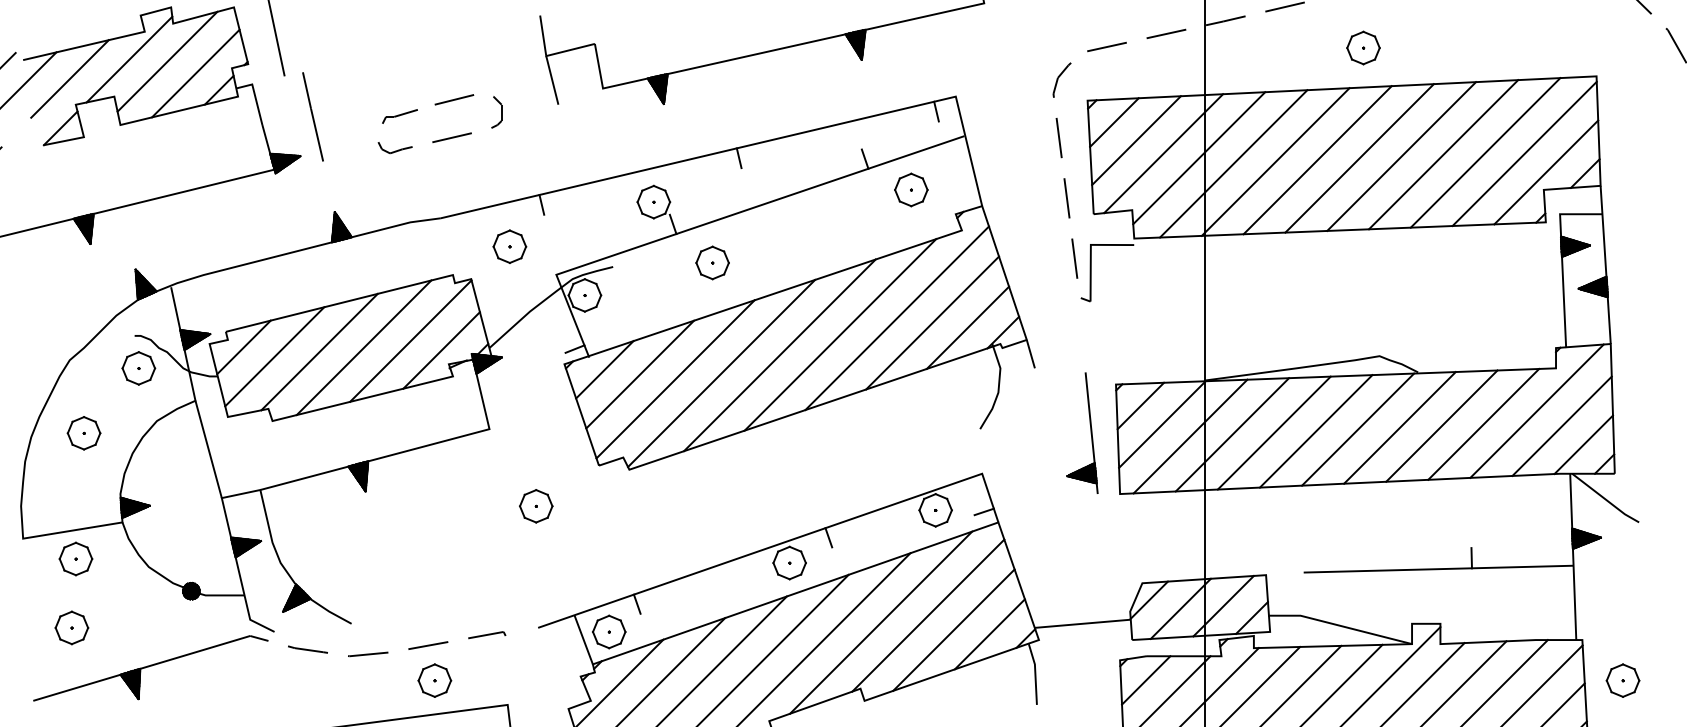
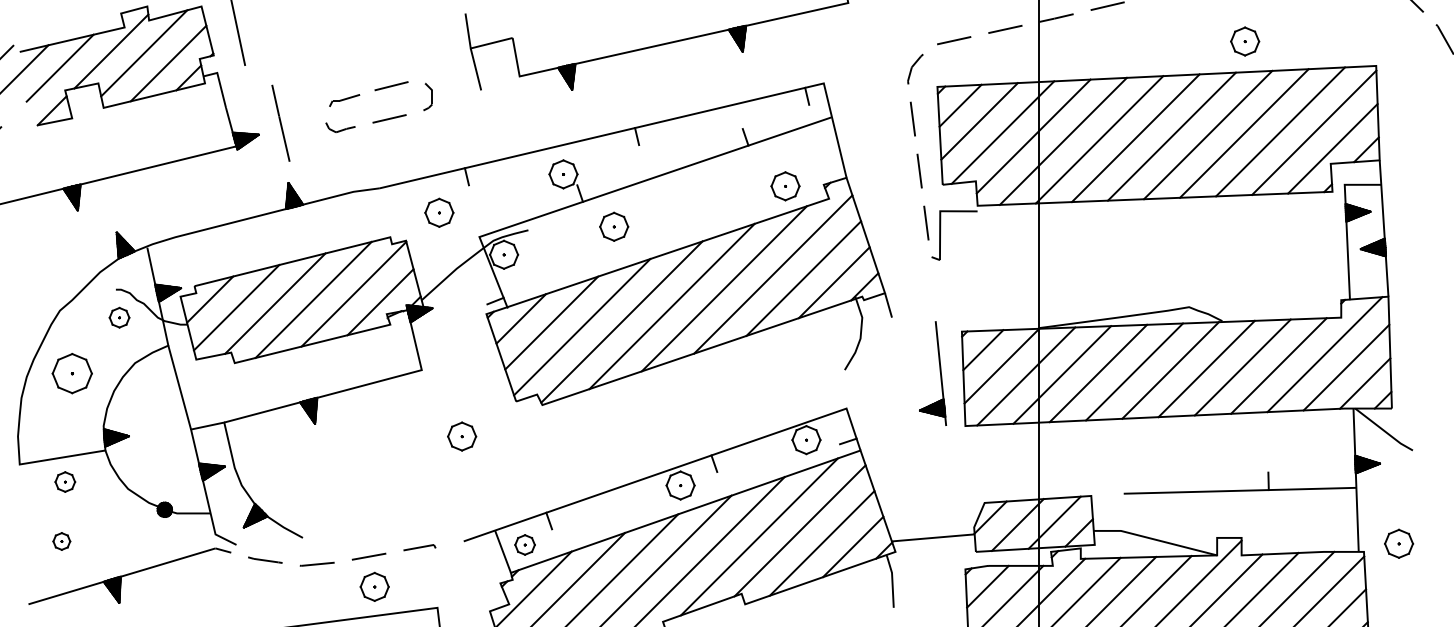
part: (1363, 47) -> (1245, 41), moved
line: (312, 116) -> (280, 122), moved
part: (911, 189) -> (785, 185), moved
part: (138, 368) -> (119, 317), size x0.7
part: (83, 433) -> (71, 373), size x1.4
part: (75, 558) -> (64, 481), size x0.7
part: (71, 627) -> (61, 541), size x0.6
part: (609, 631) -> (525, 544), size x0.7
part: (1622, 680) -> (1398, 543), moved

